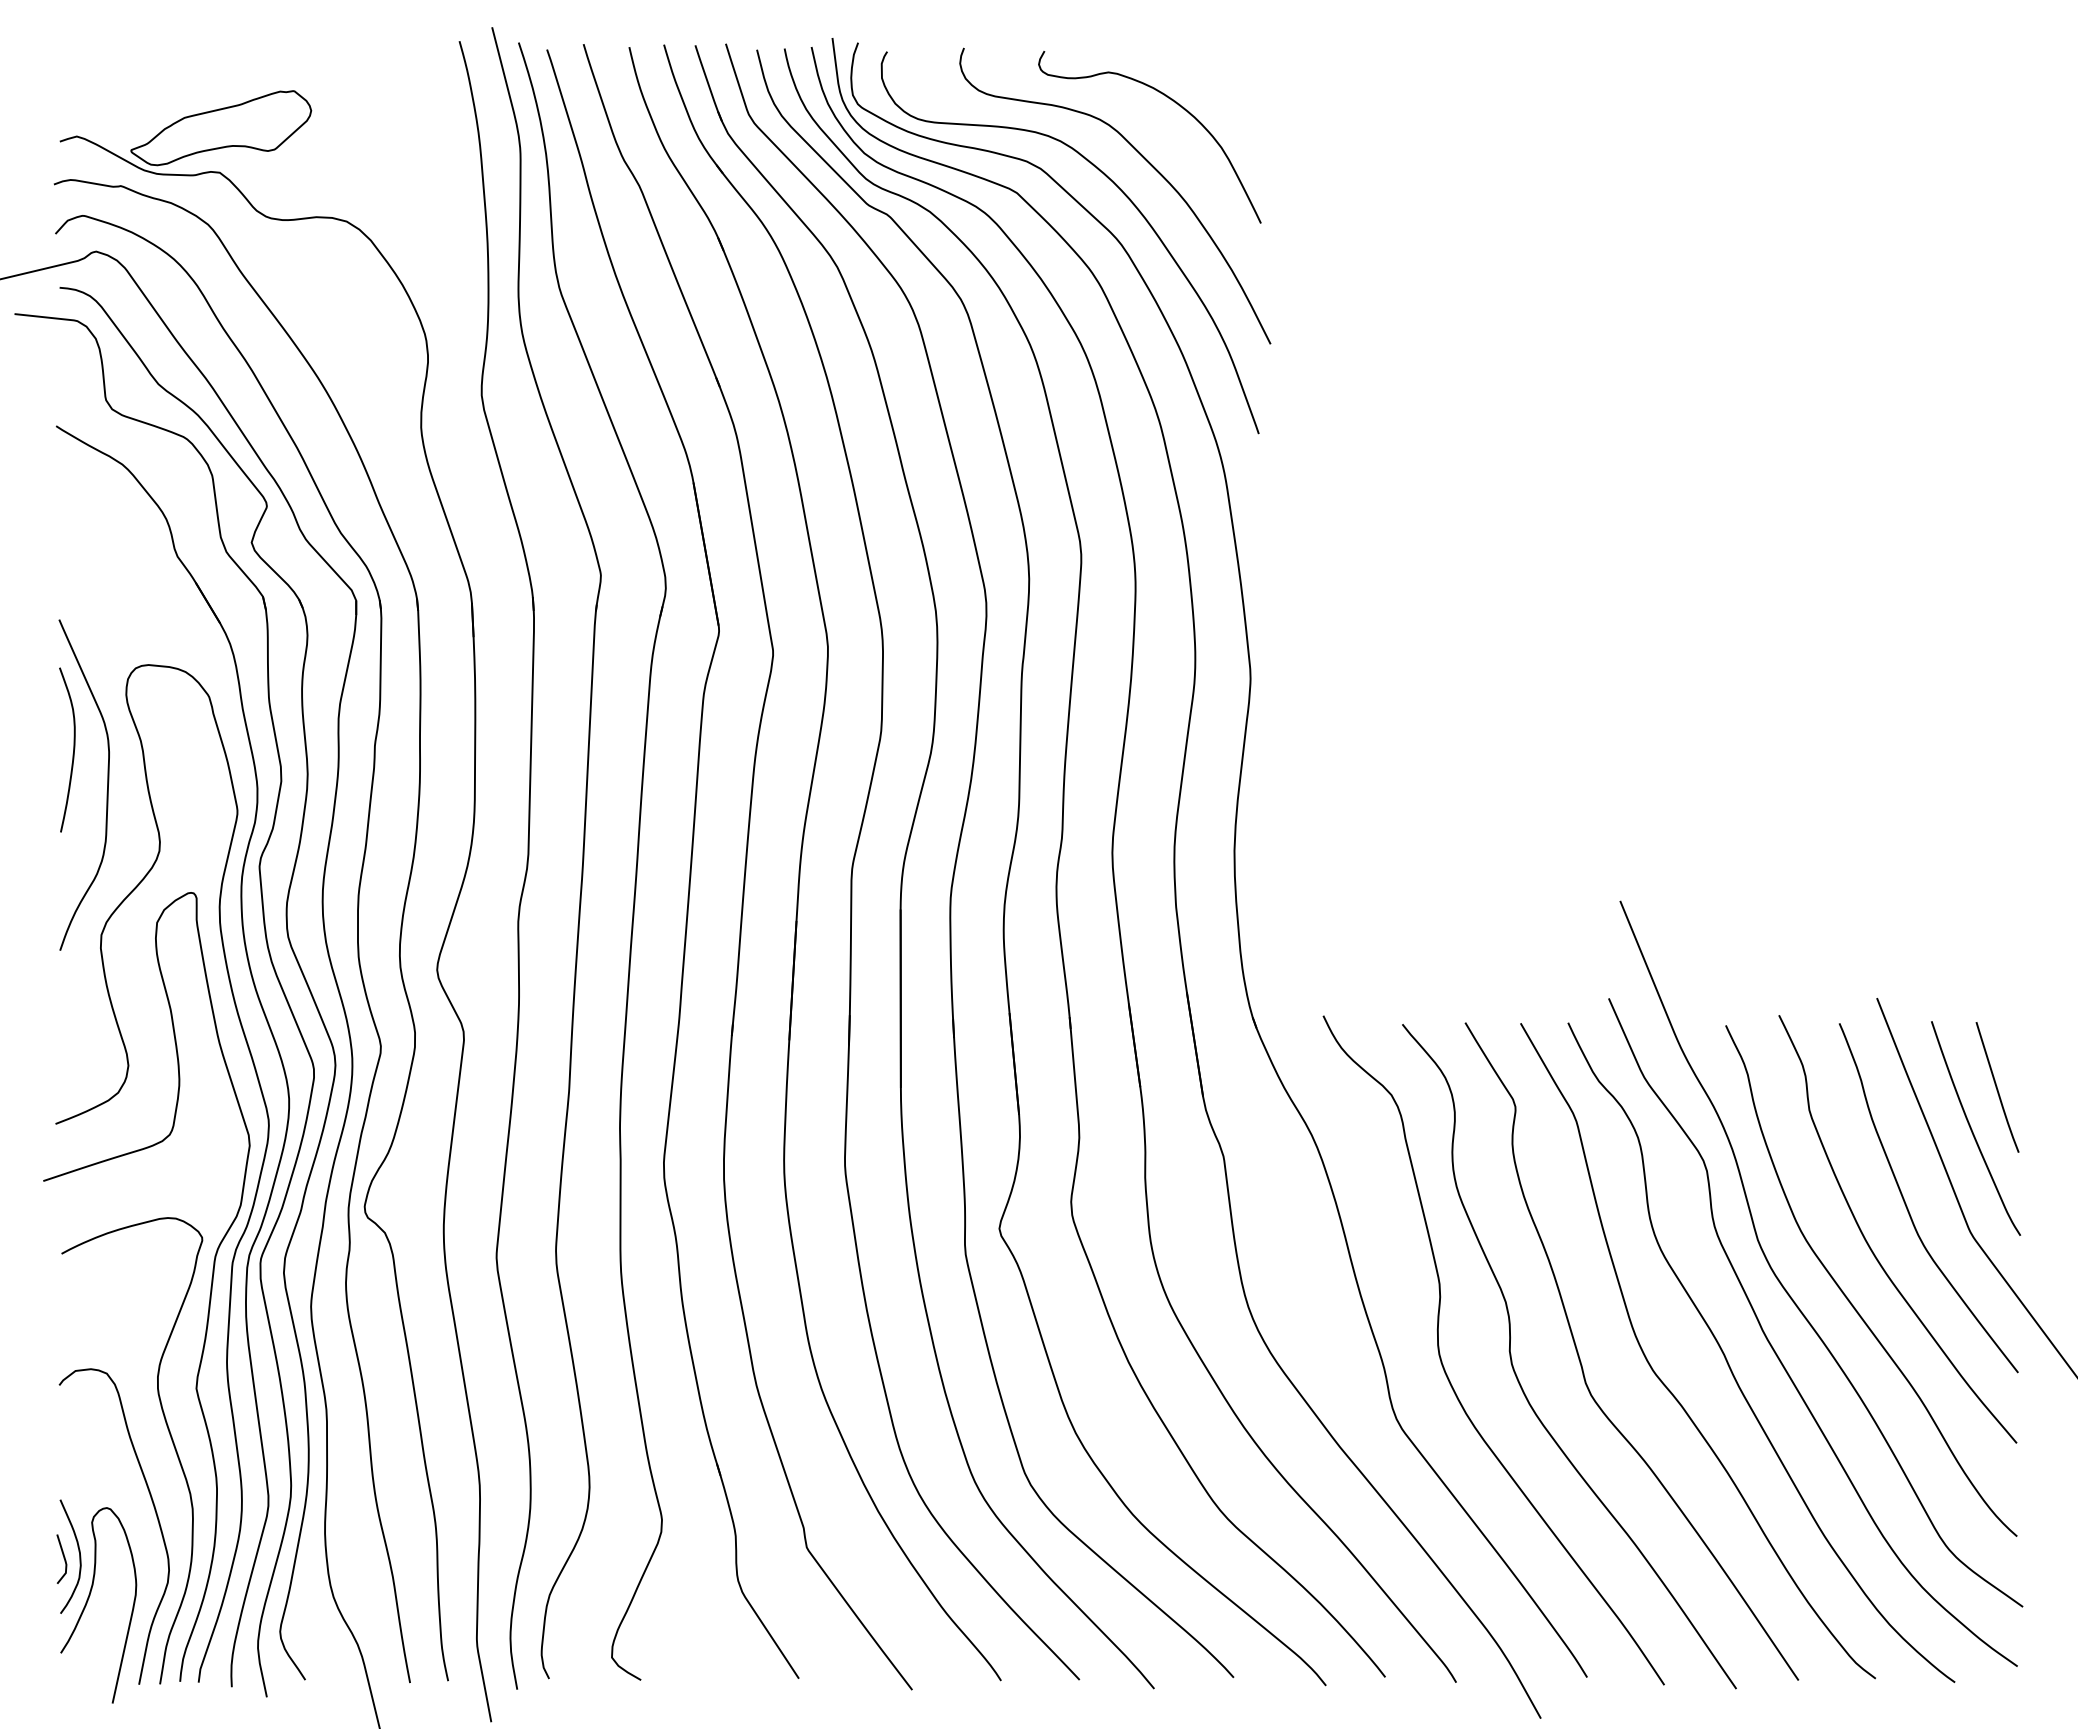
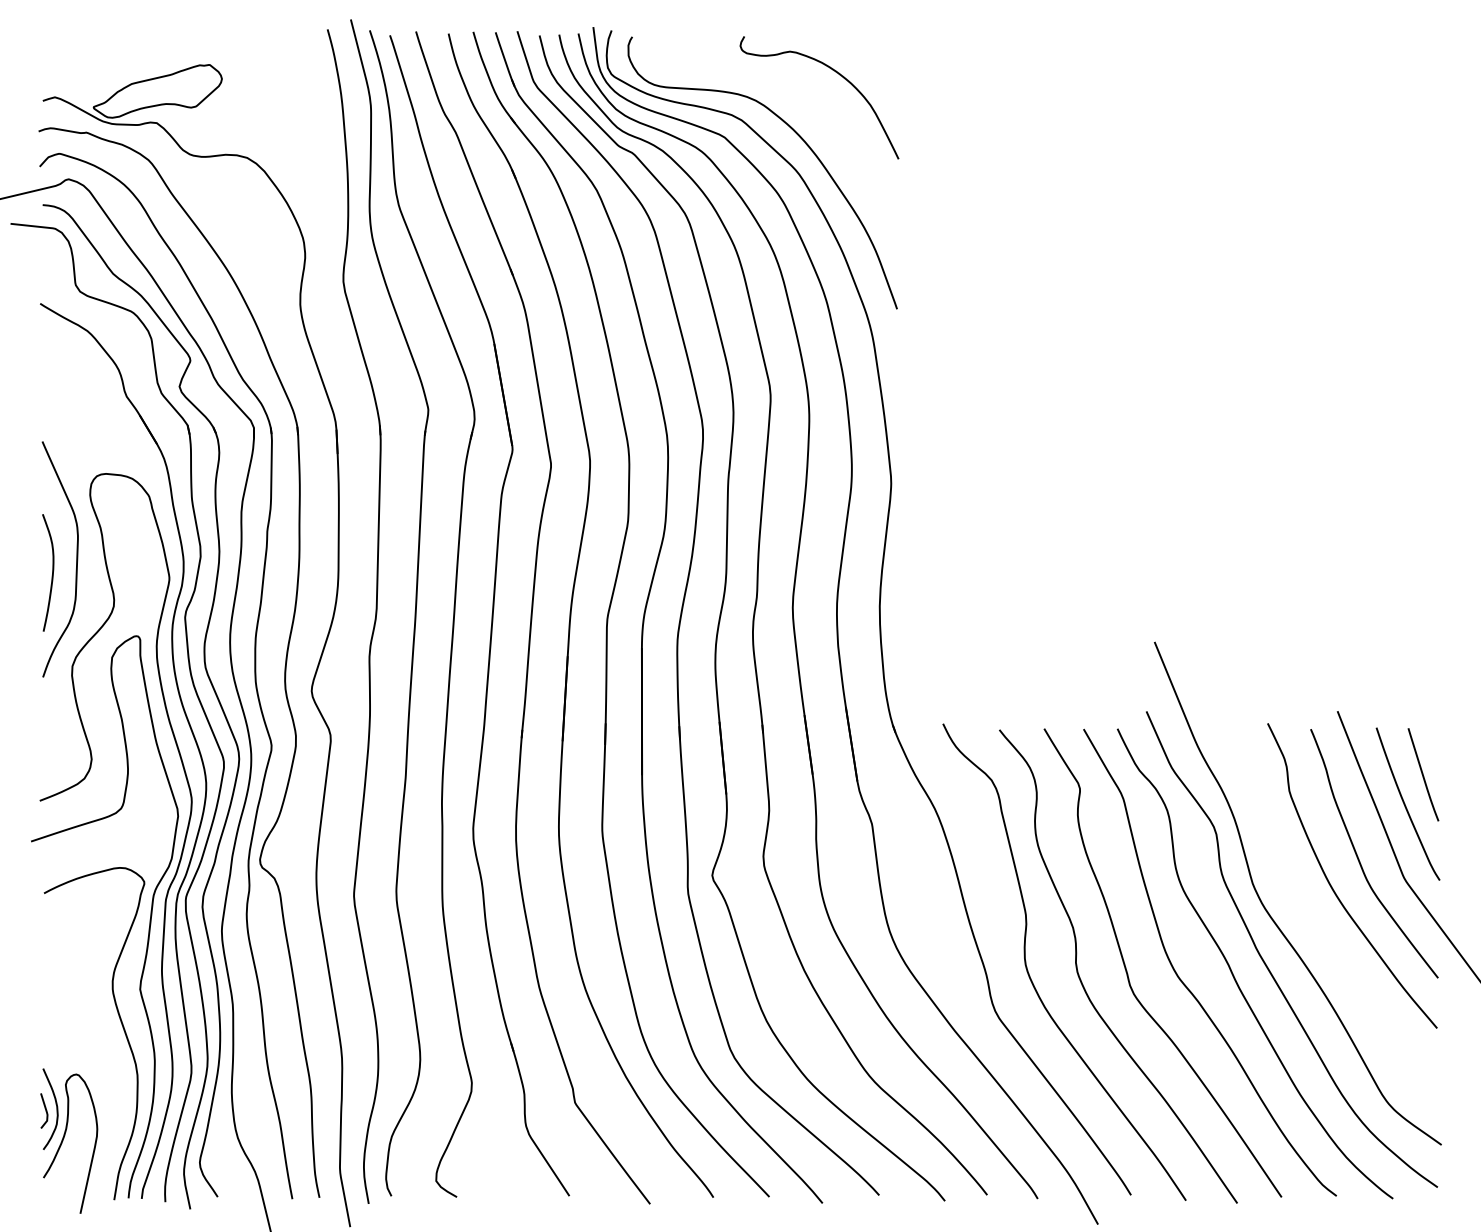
curve: (1147, 162) -> (817, 115), removed
curve: (73, 749) -> (52, 572), moved
curve: (1849, 1299) -> (1317, 925), removed
curve: (155, 1514) -> (111, 1079), removed

